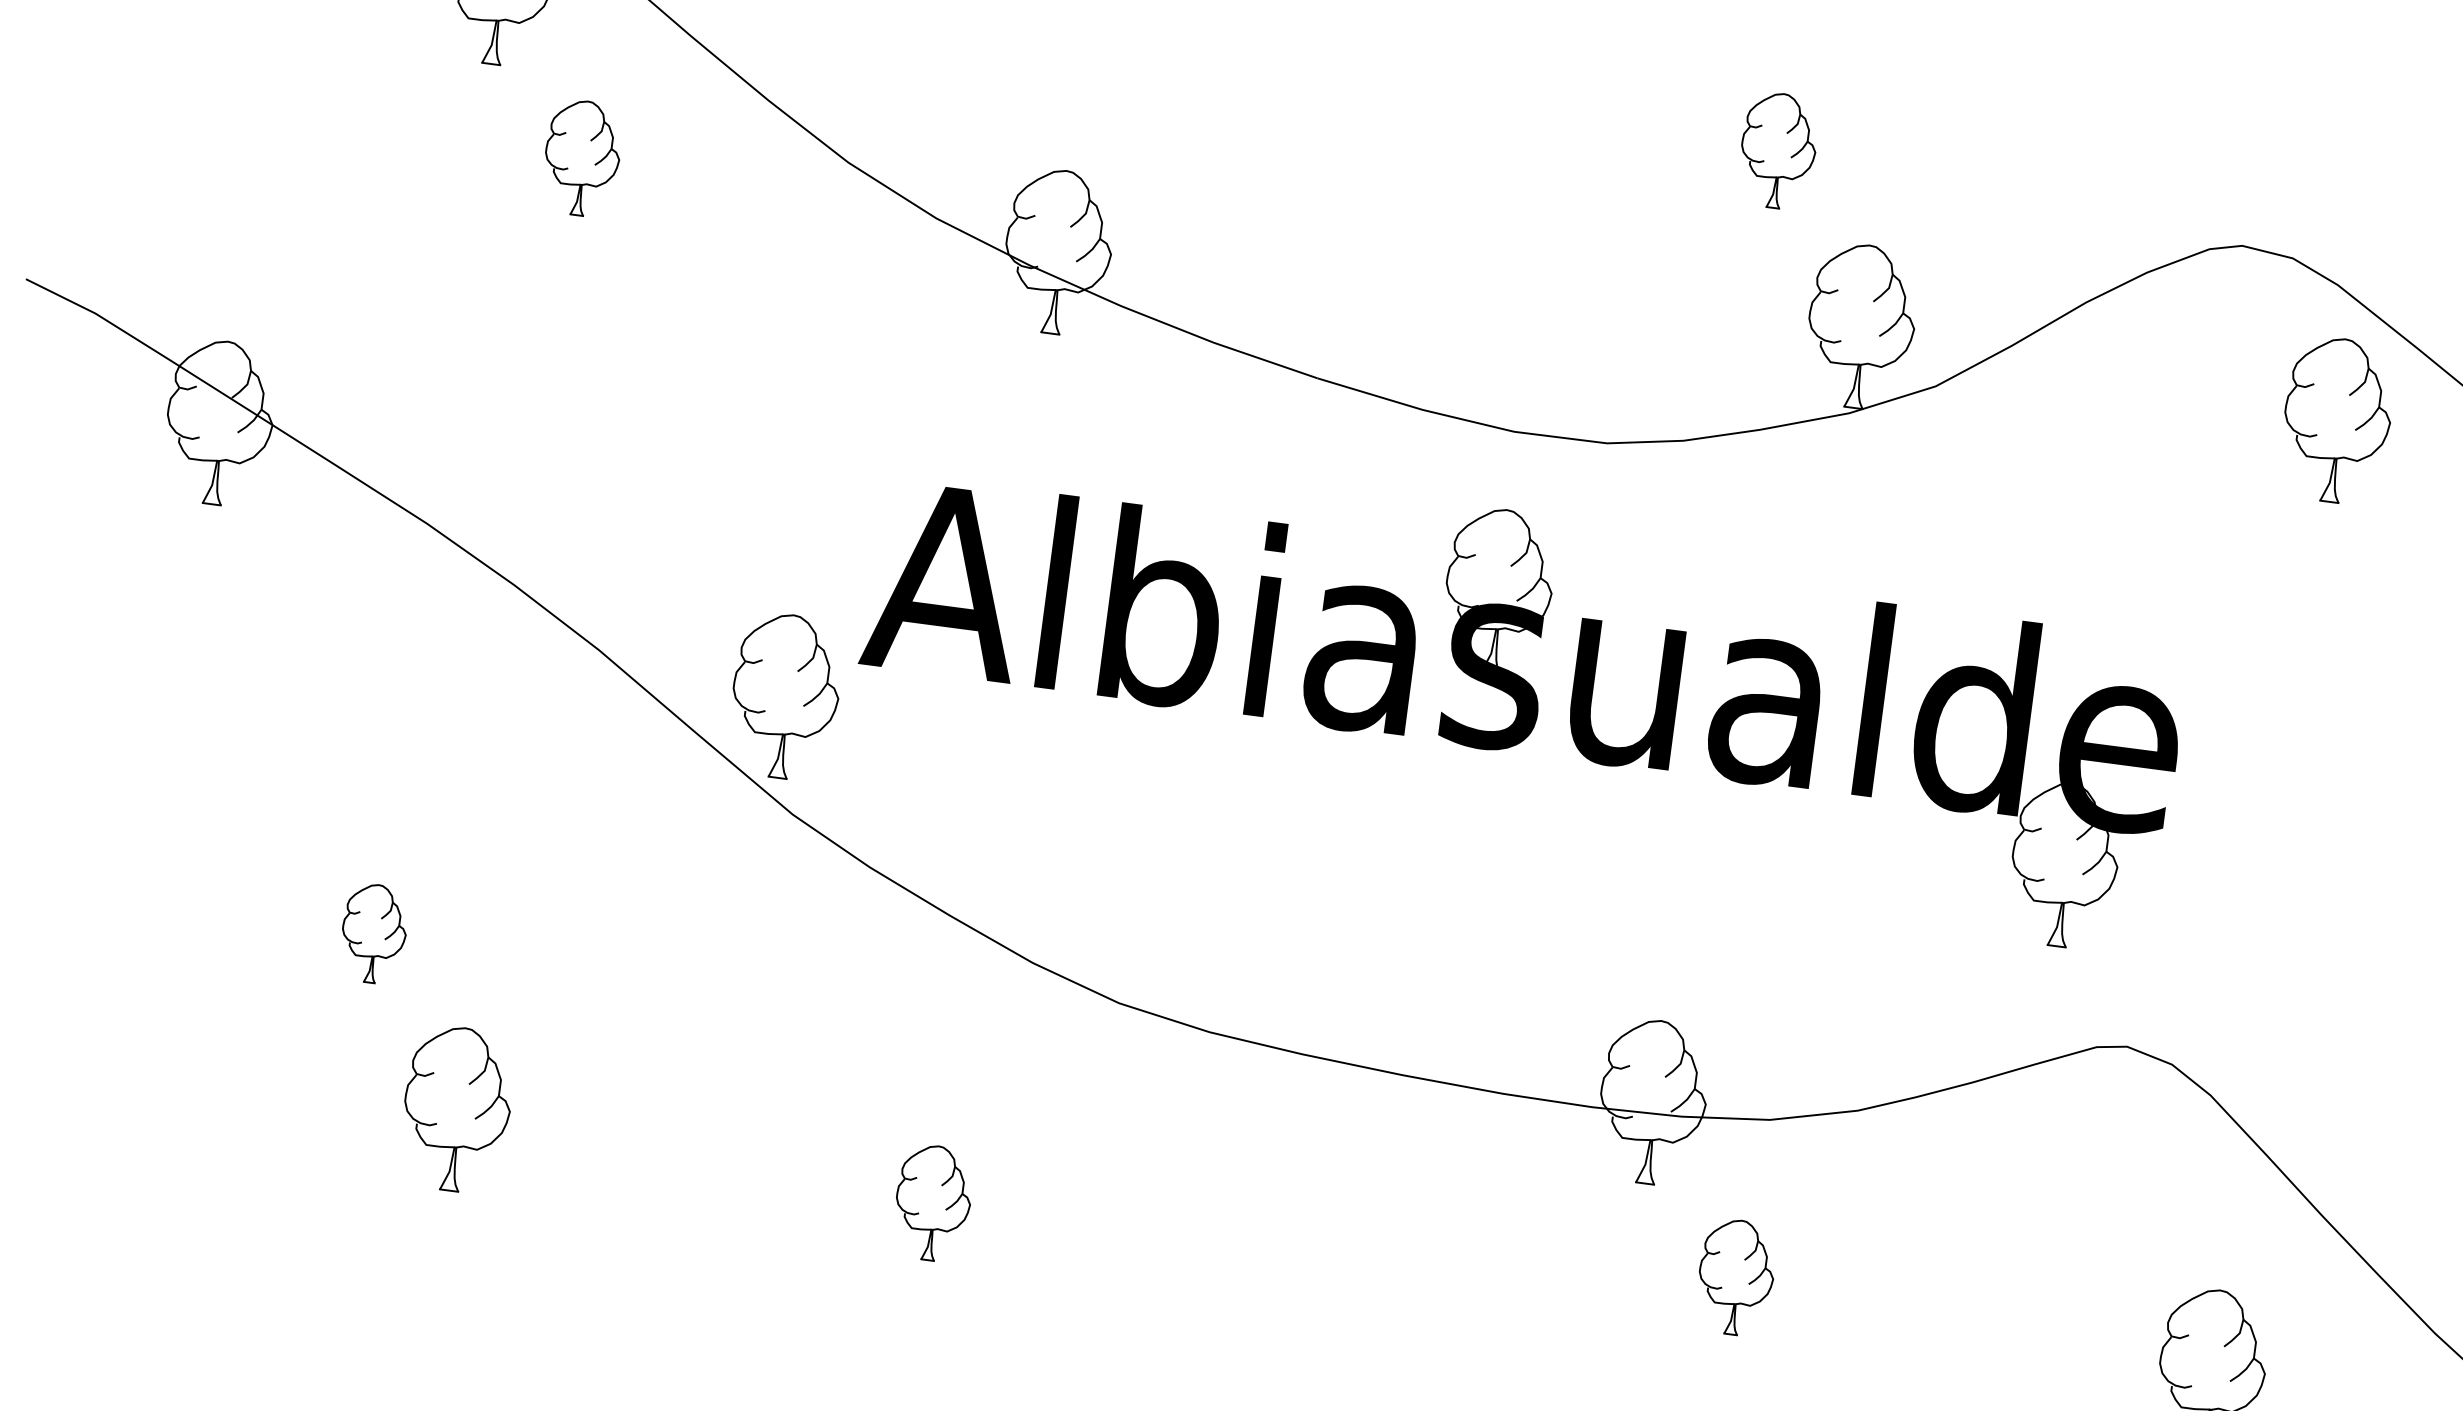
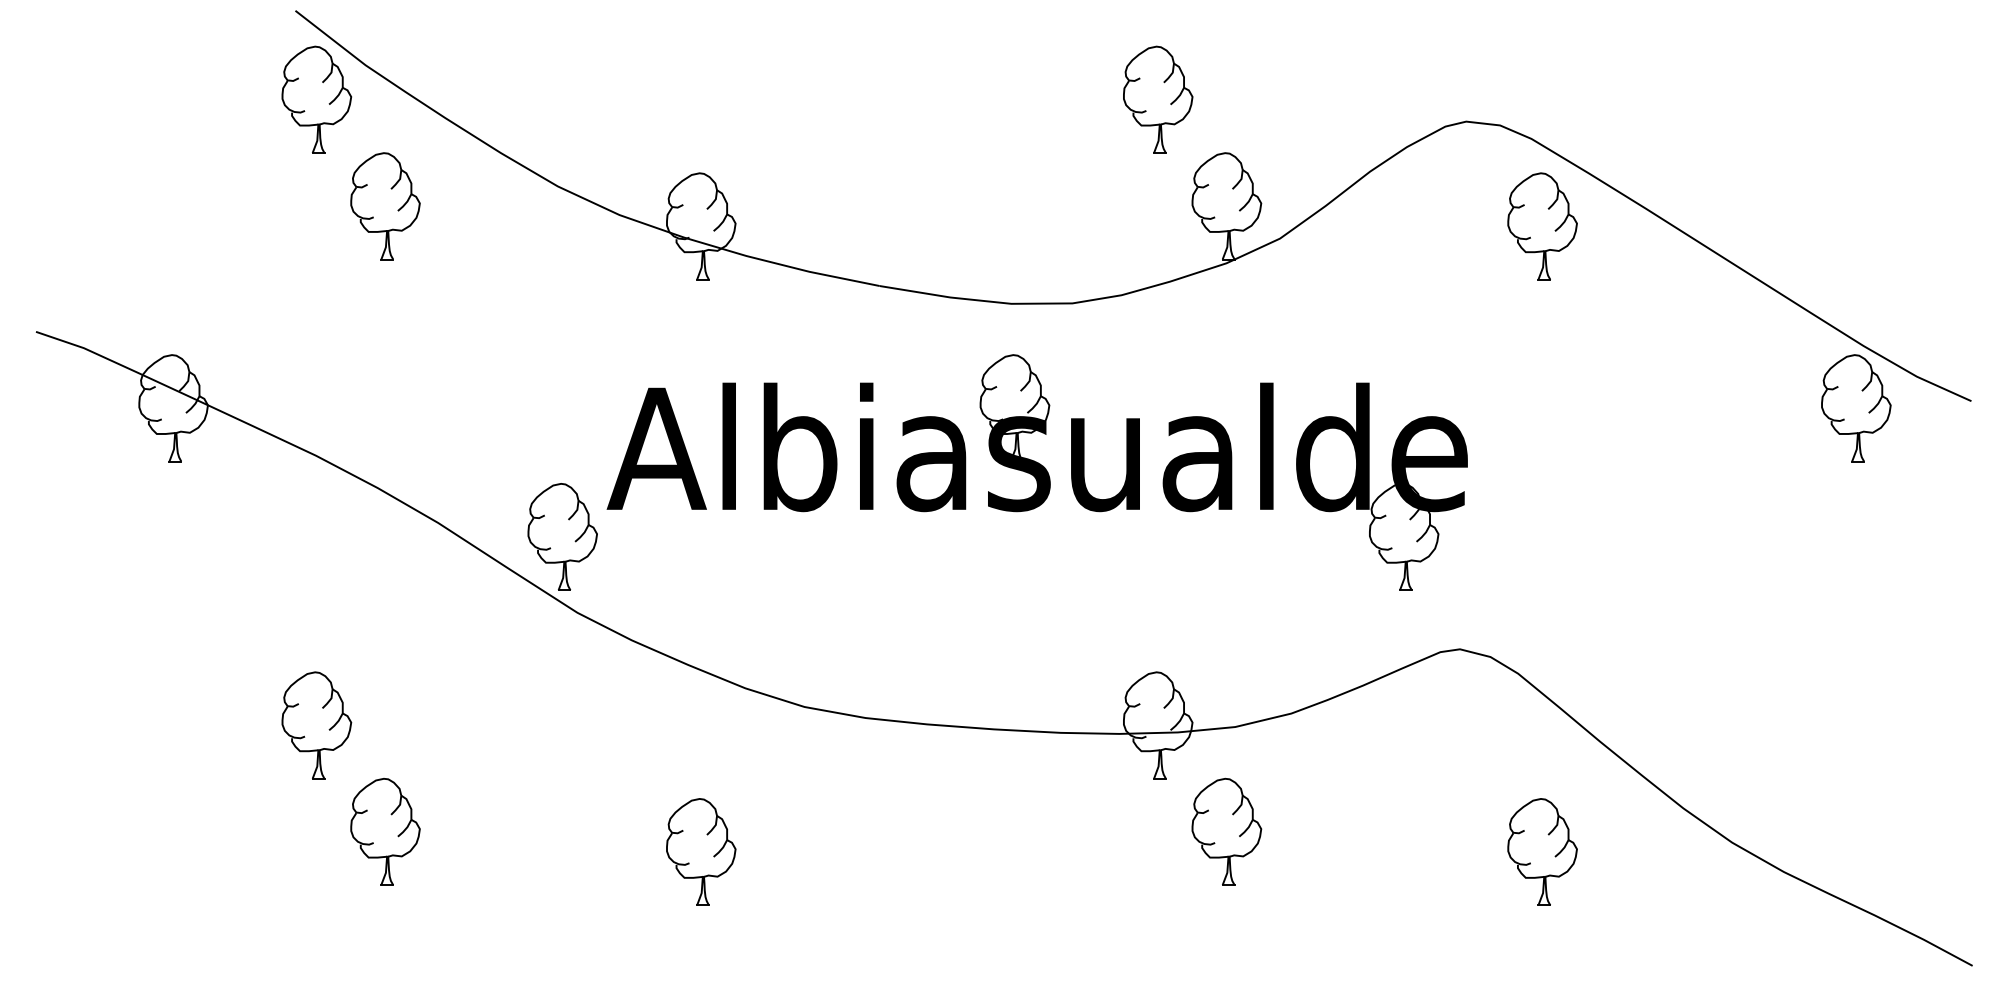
part: (1778, 150) -> (1158, 99), size x1.43
part: (582, 158) -> (385, 206), size x1.43
part: (373, 933) -> (316, 725), size x1.67
part: (933, 1202) -> (701, 851), size x1.43
part: (1735, 1276) -> (1226, 831), size x1.43

